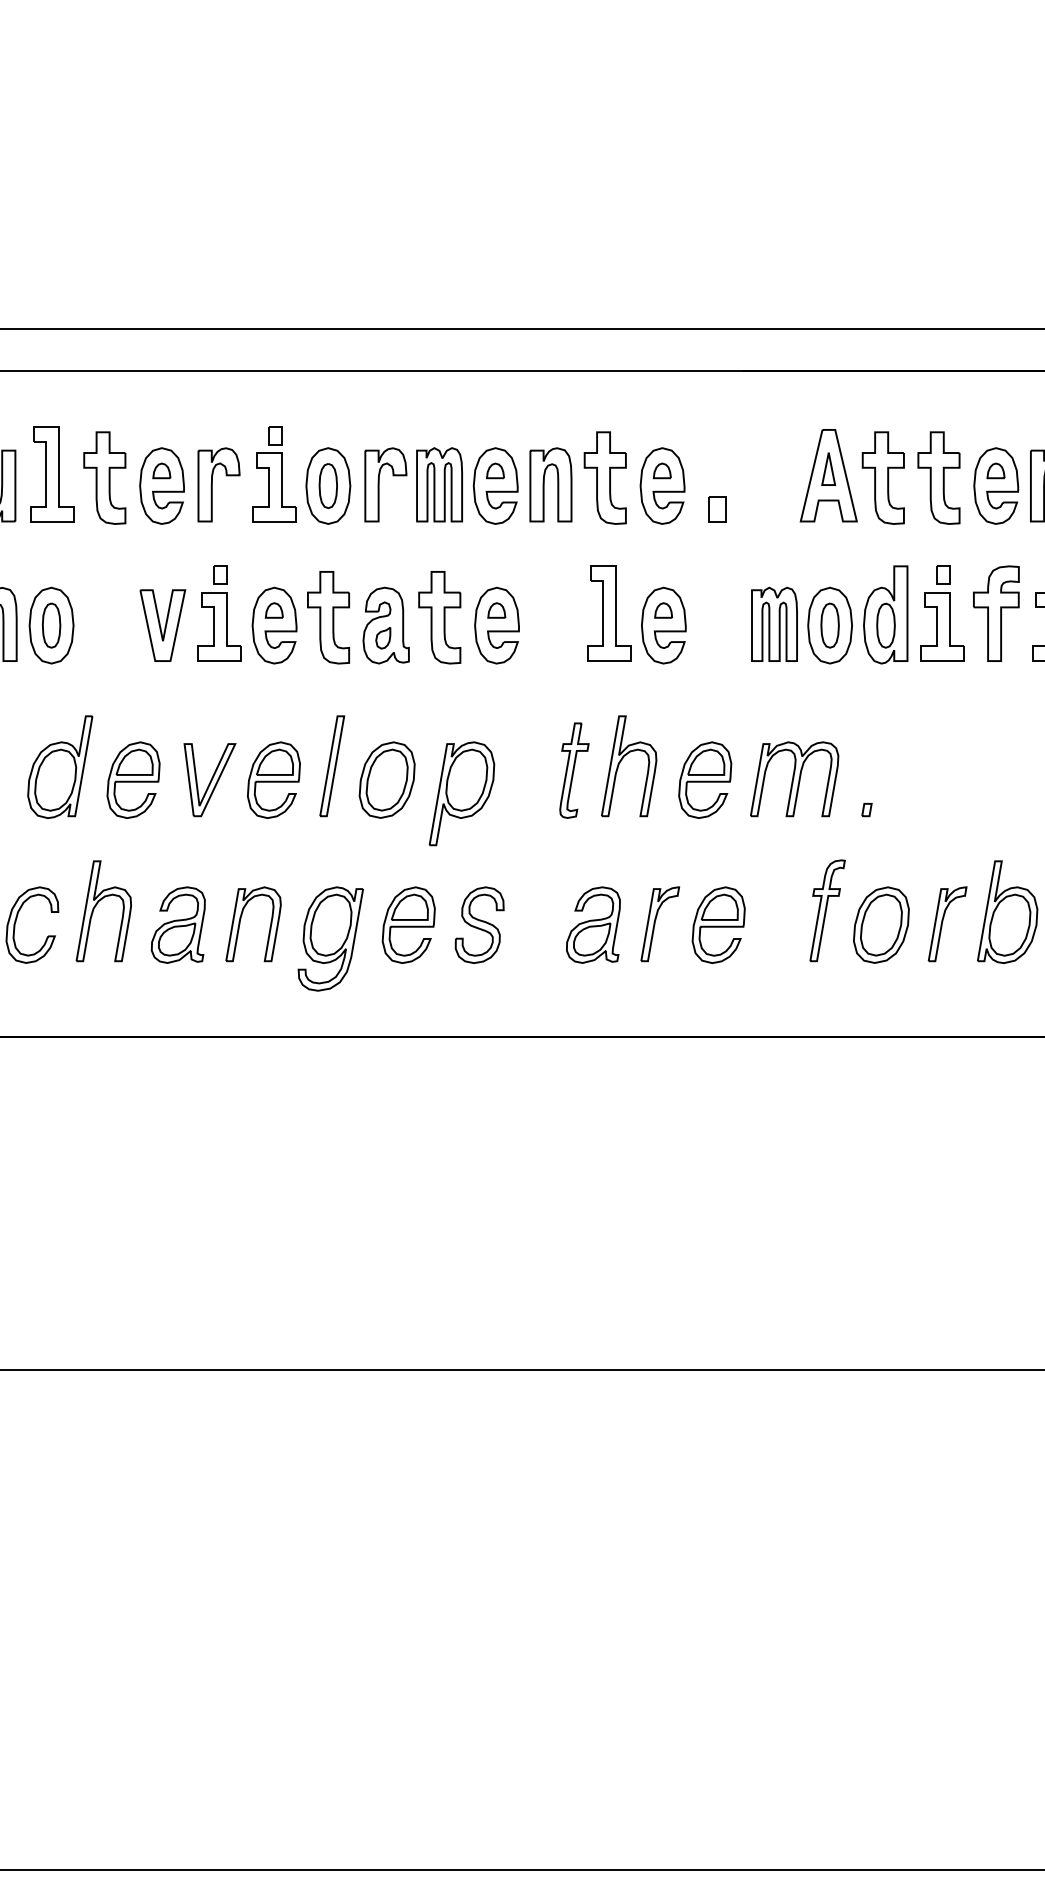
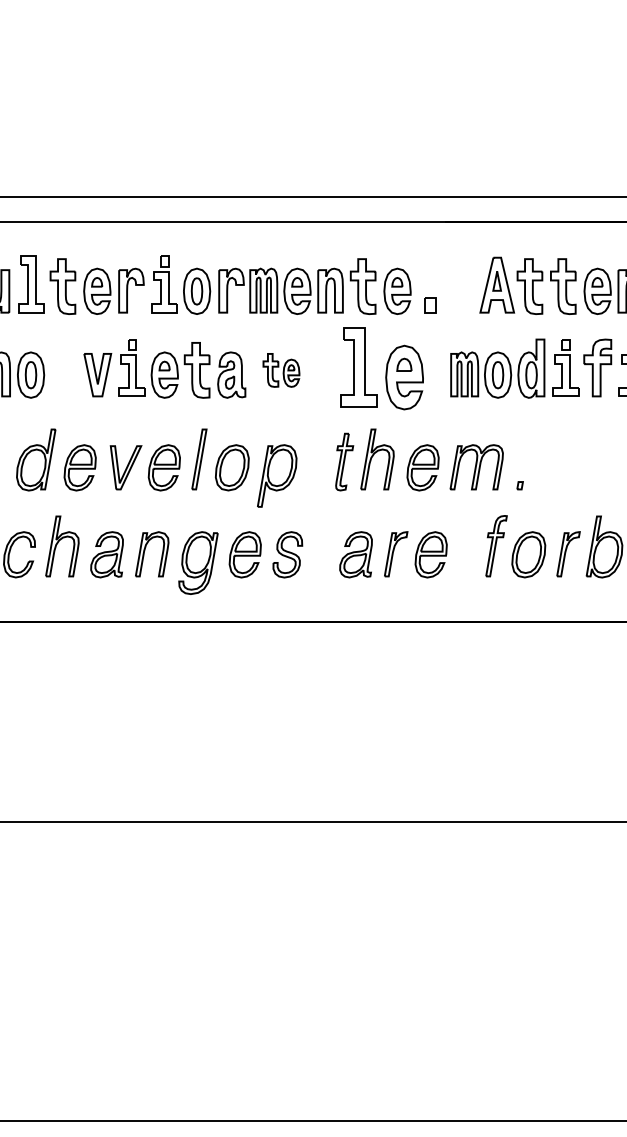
part: (637, 614) -> (382, 368), size x1.4
part: (469, 617) -> (281, 370), size x0.6

